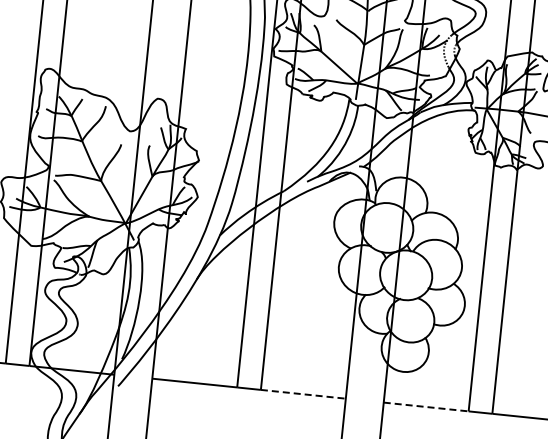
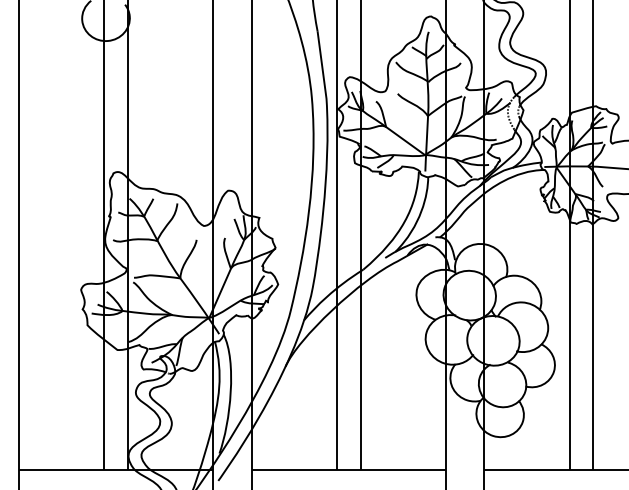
line: (303, 394) -> (403, 469), dashed -> solid
line: (425, 406) -> (526, 469), dashed -> solid

